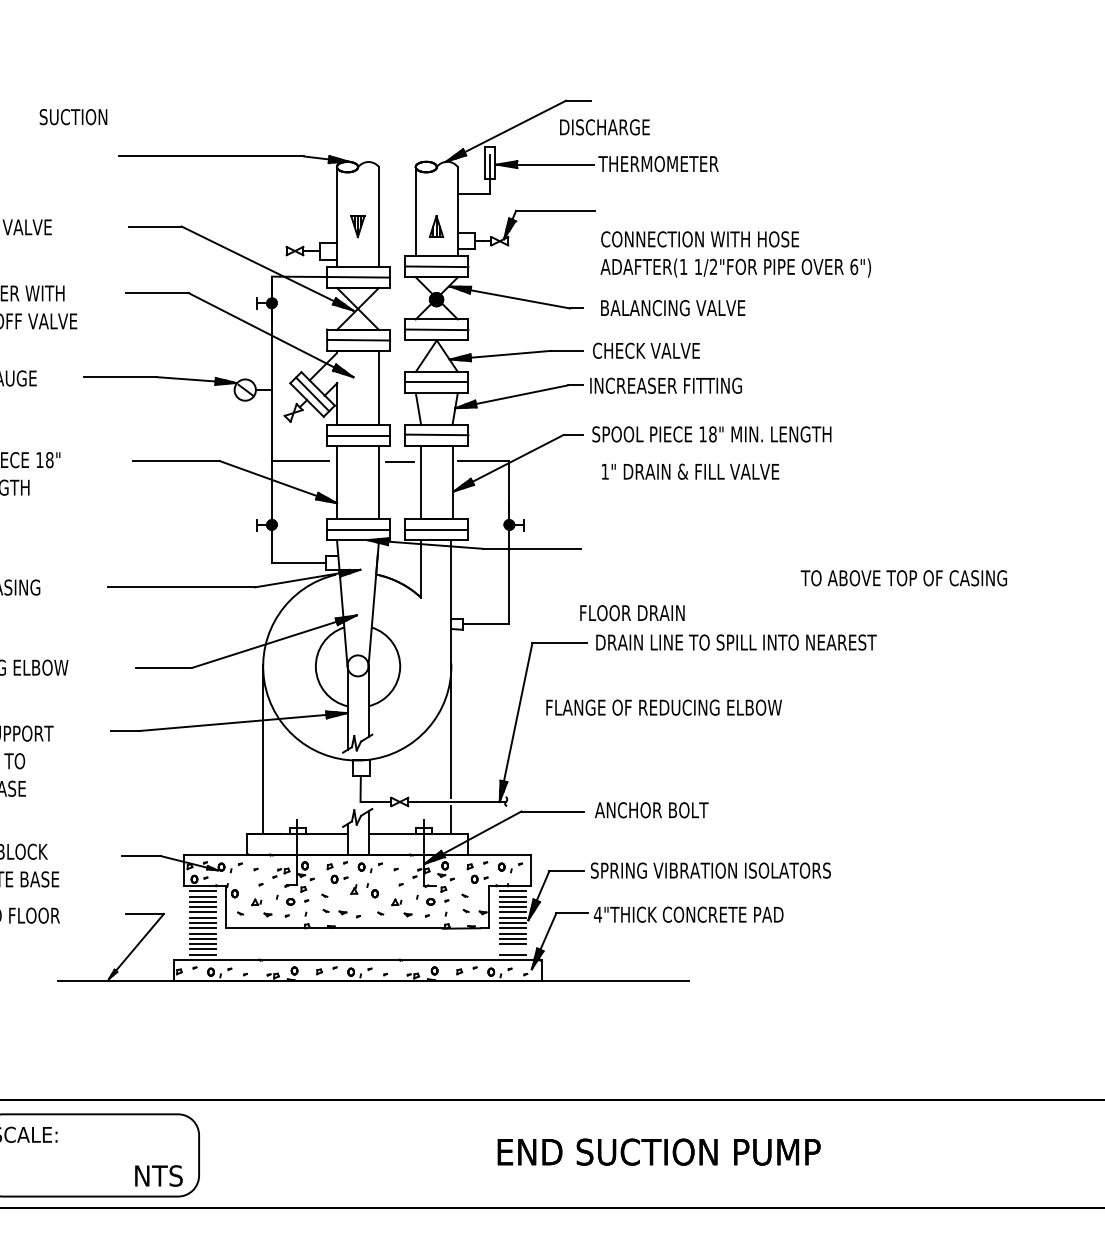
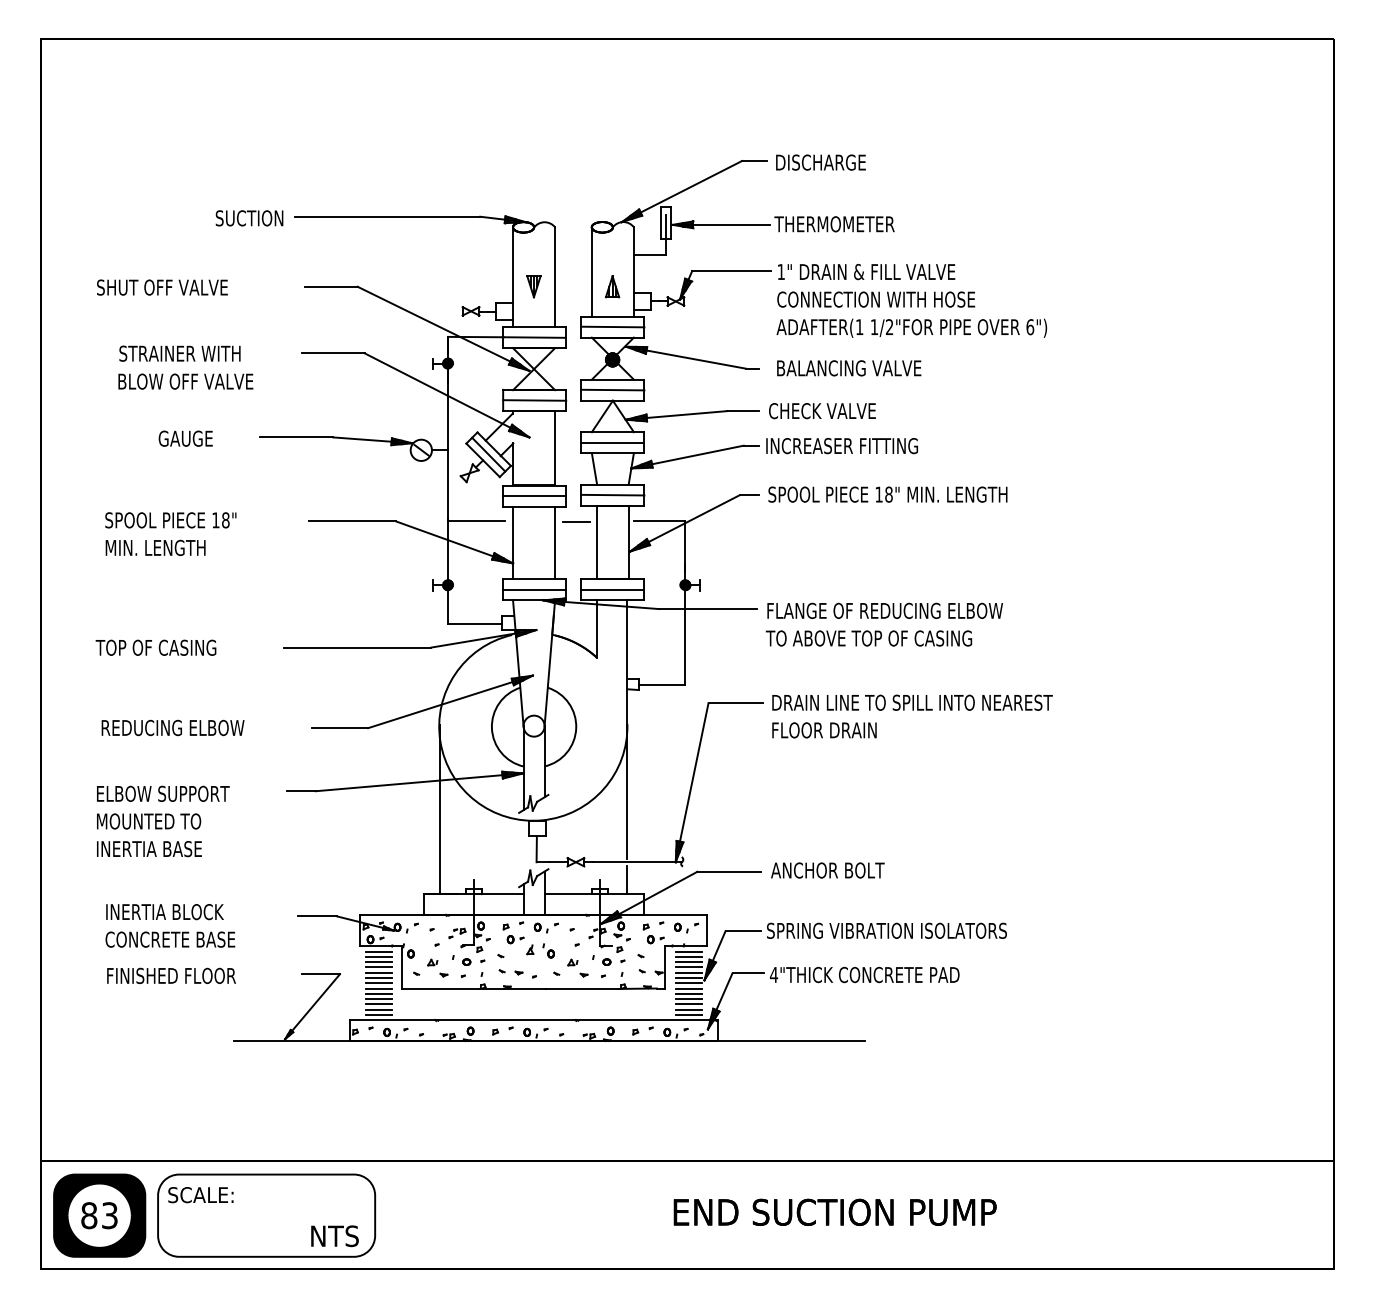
text: (73, 117) -> (249, 218), moved
text: (604, 127) -> (820, 162), moved
text: (690, 472) -> (866, 272), moved
text: (903, 578) -> (868, 638), moved
text: (632, 613) -> (824, 730), moved
text: (663, 707) -> (884, 610), moved
line: (512, 949) -> (688, 1009), added

